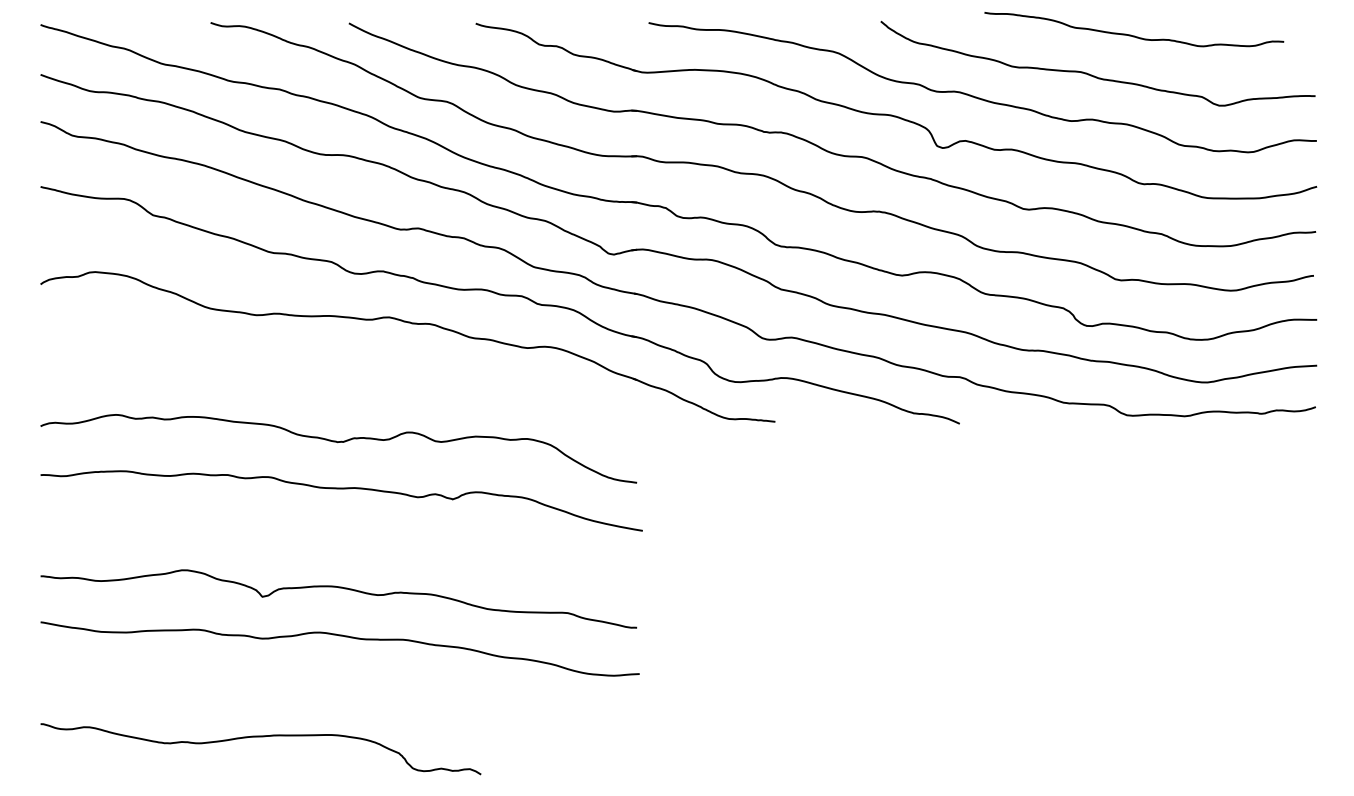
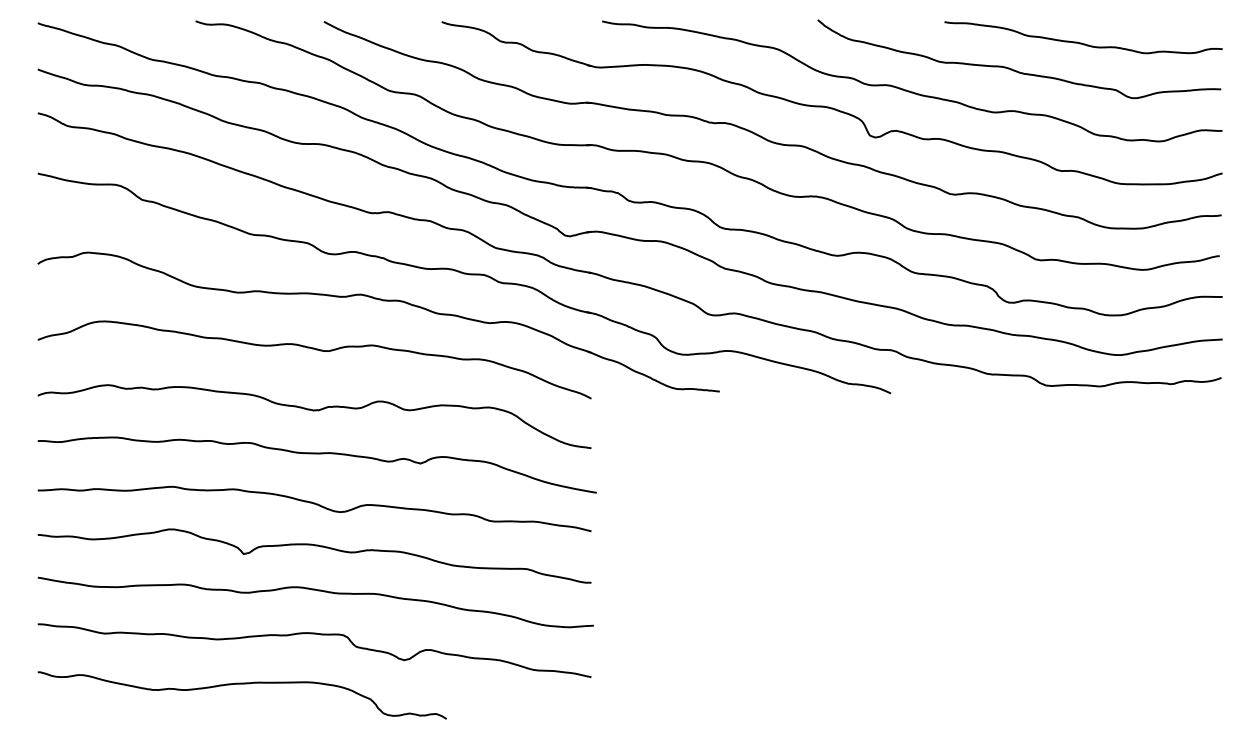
curve: (1131, 34) -> (1080, 42), moved
curve: (340, 377) -> (316, 350), added
curve: (338, 543) -> (314, 504), added
curve: (338, 683) -> (314, 634), added

